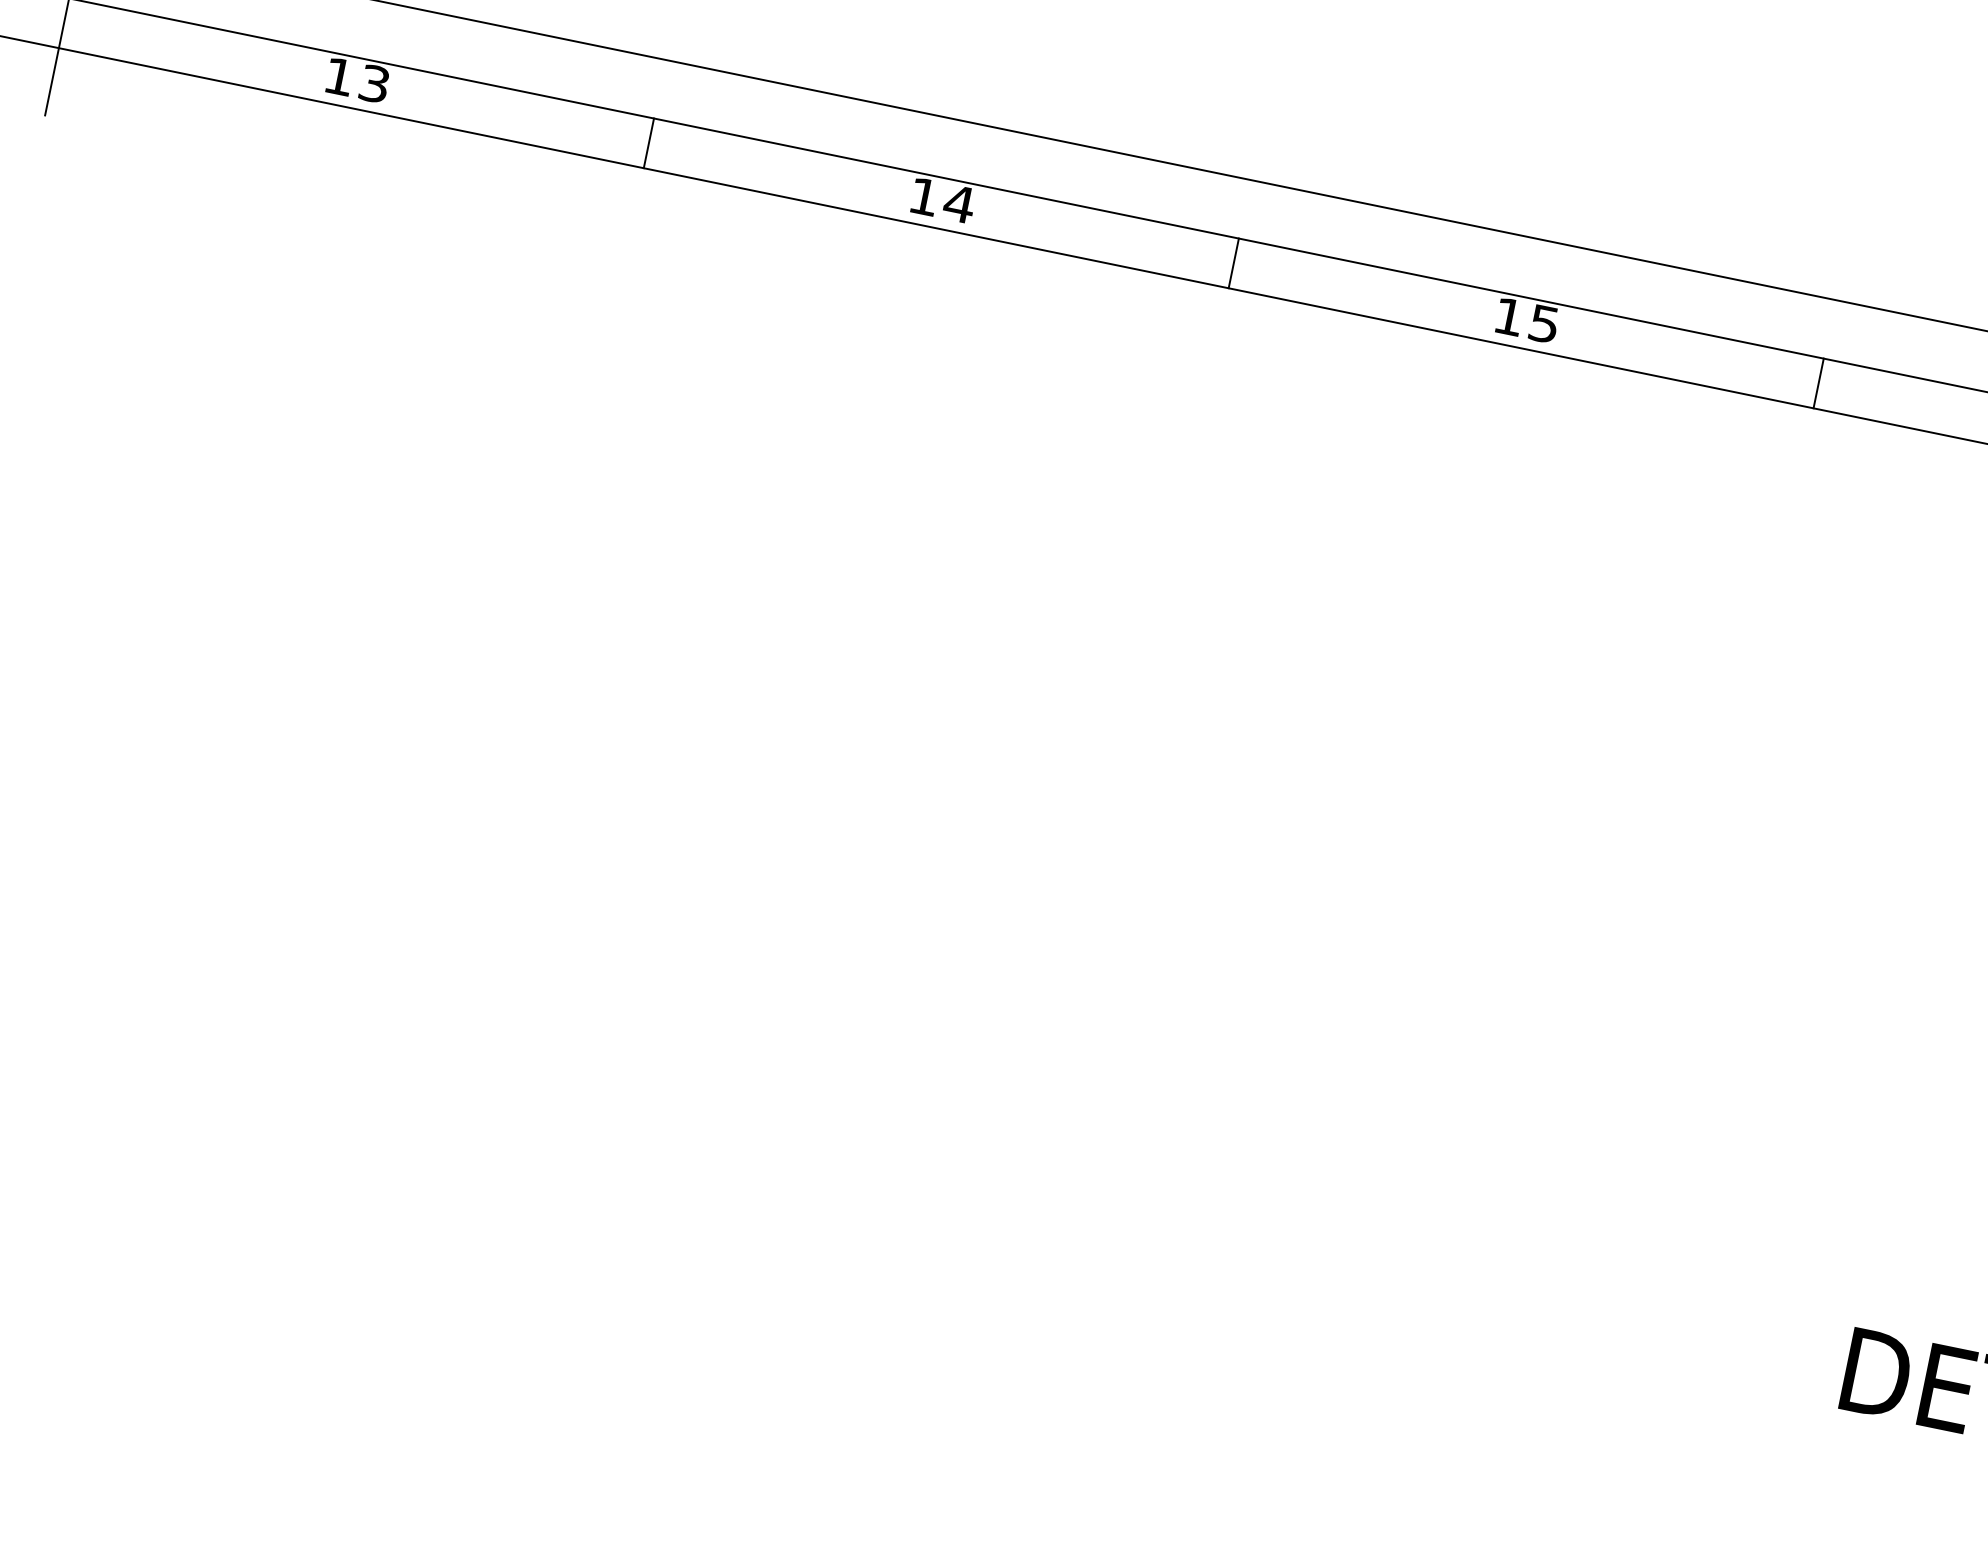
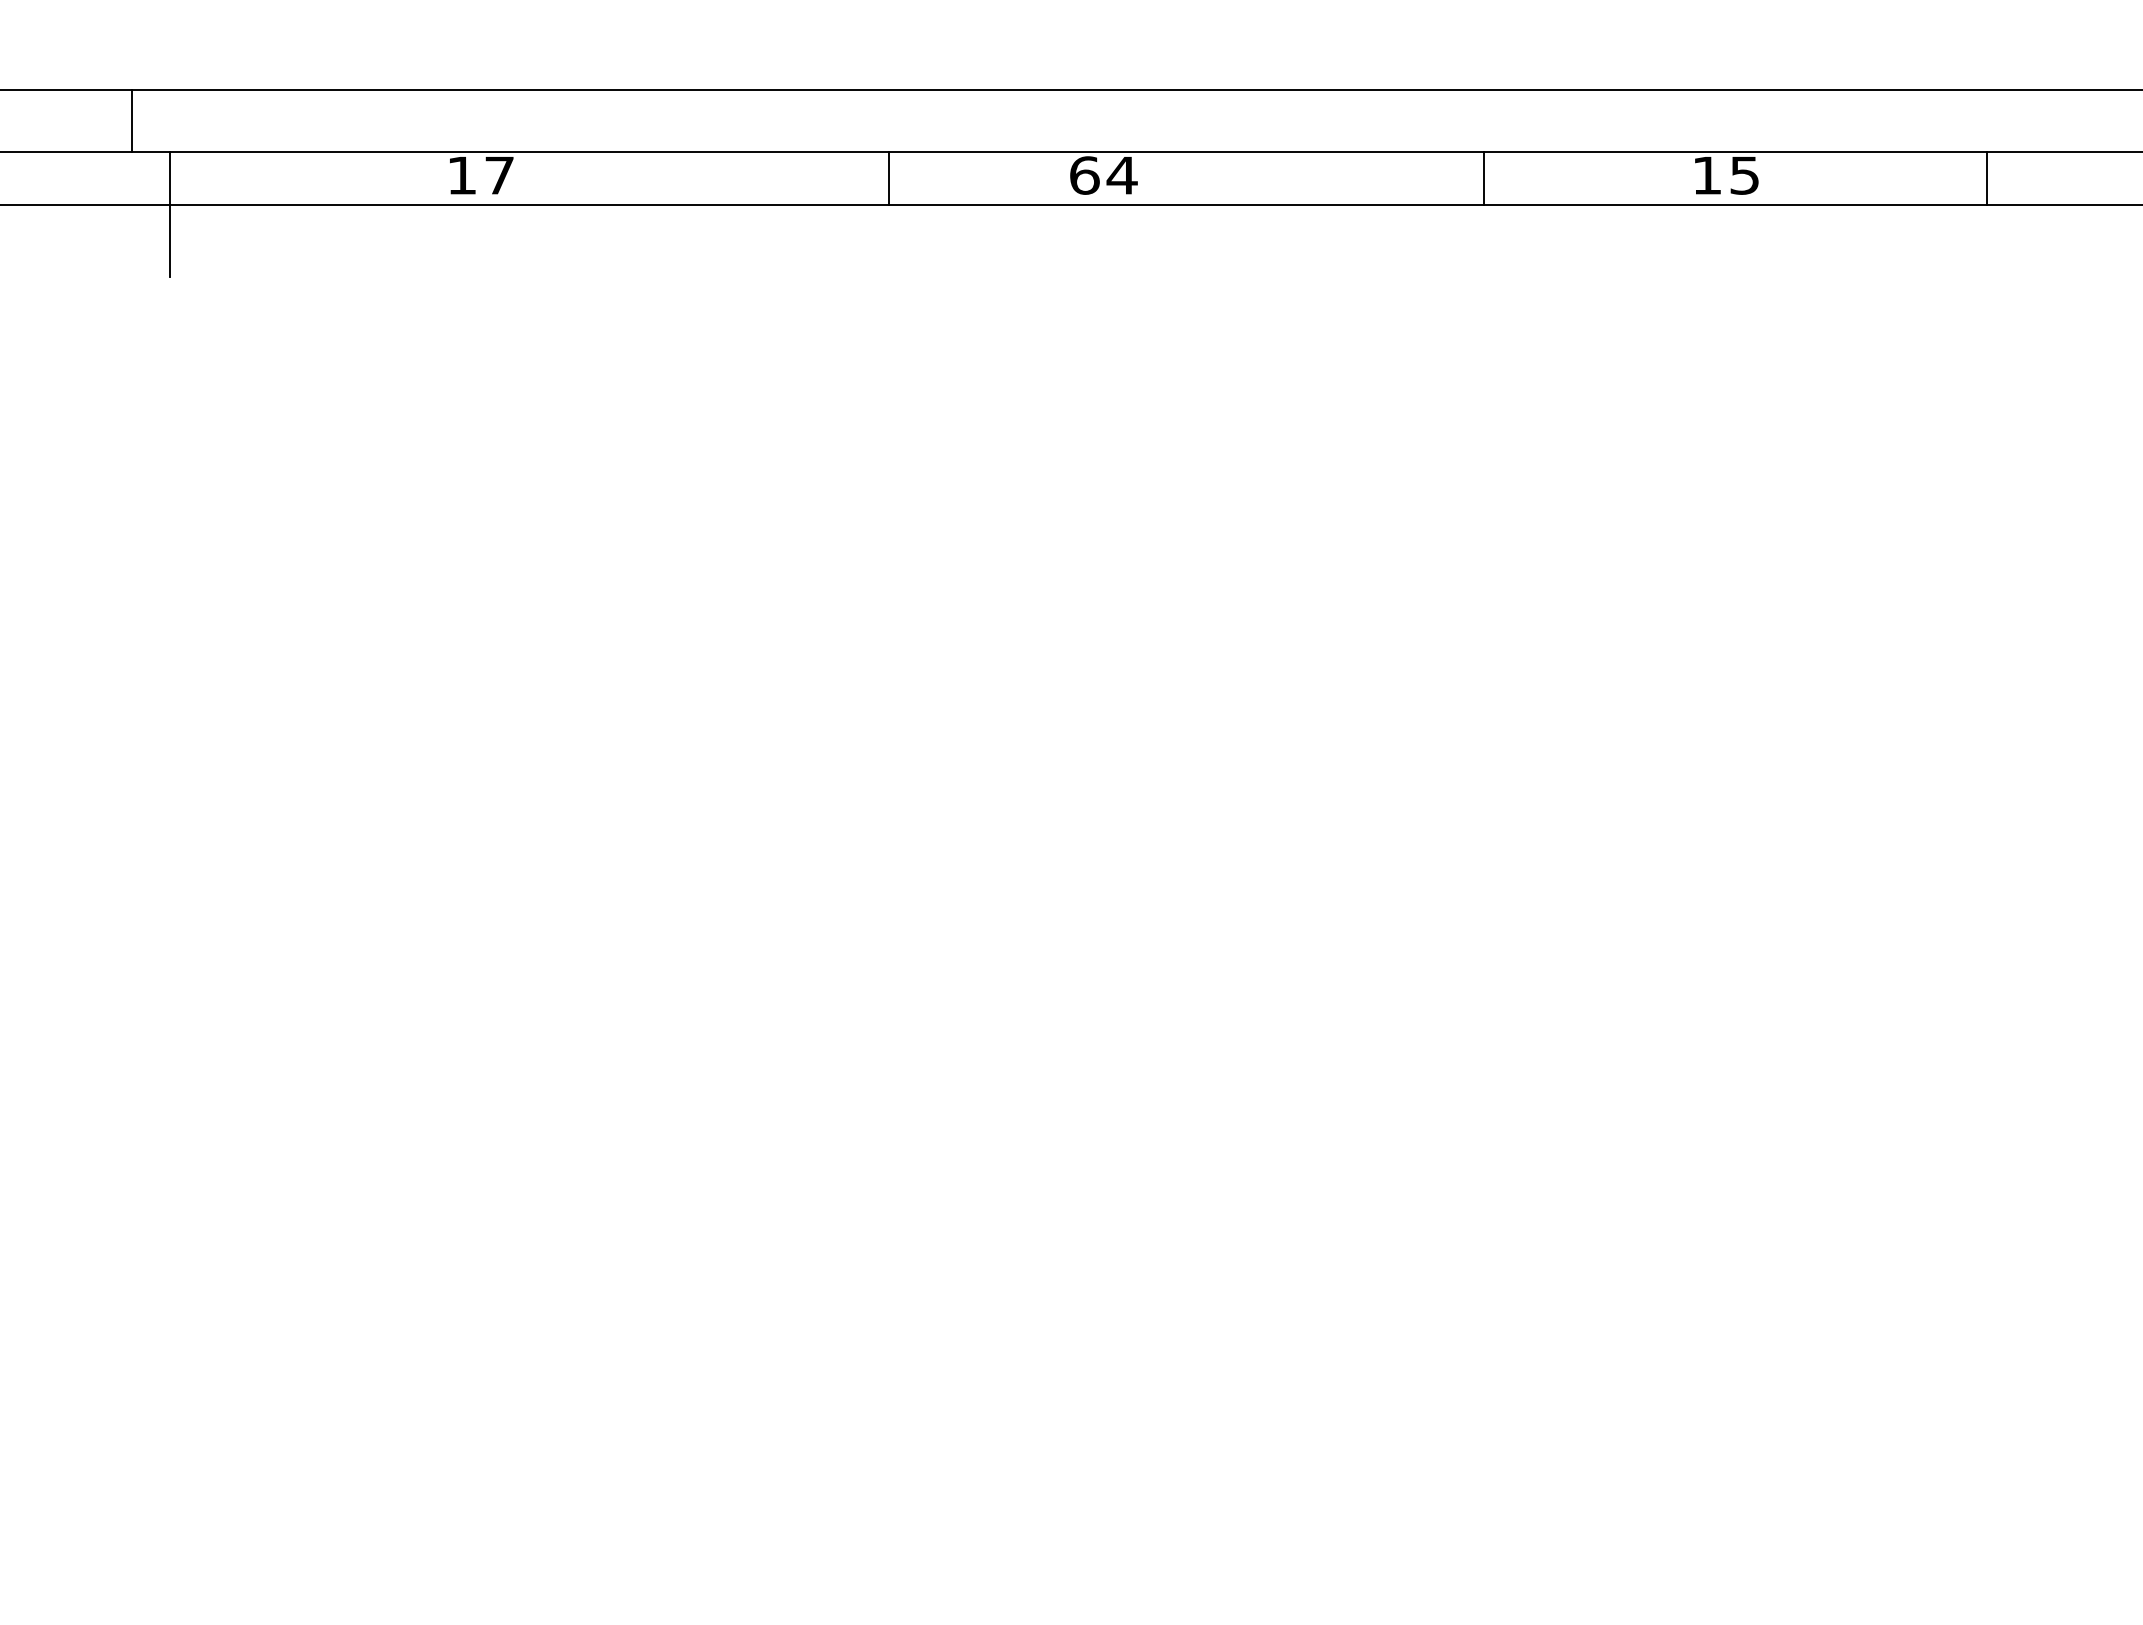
text: (374, 83) -> (499, 175), 13 -> 17
line: (649, 143) -> (889, 178), moved
text: (924, 196) -> (1084, 175), 14 -> 64
line: (1233, 263) -> (1483, 178), moved
line: (1818, 383) -> (1986, 178), moved

